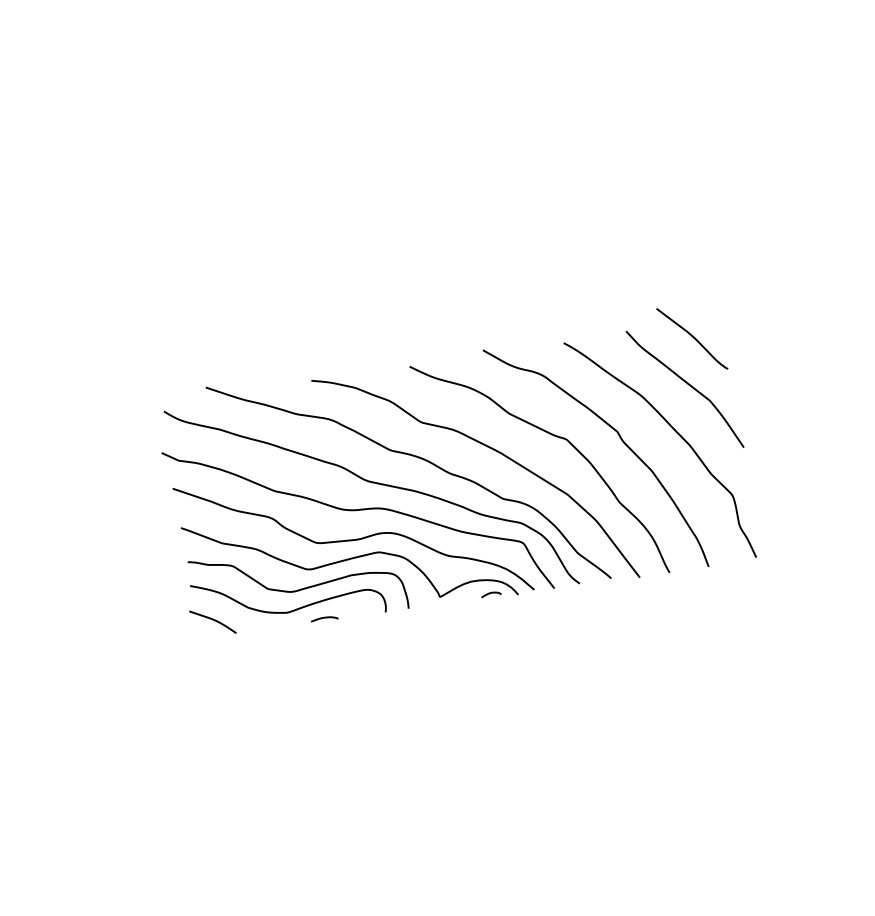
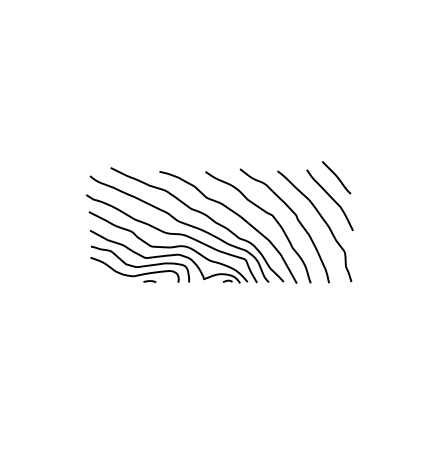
curve: (212, 621) -> (98, 275), removed

